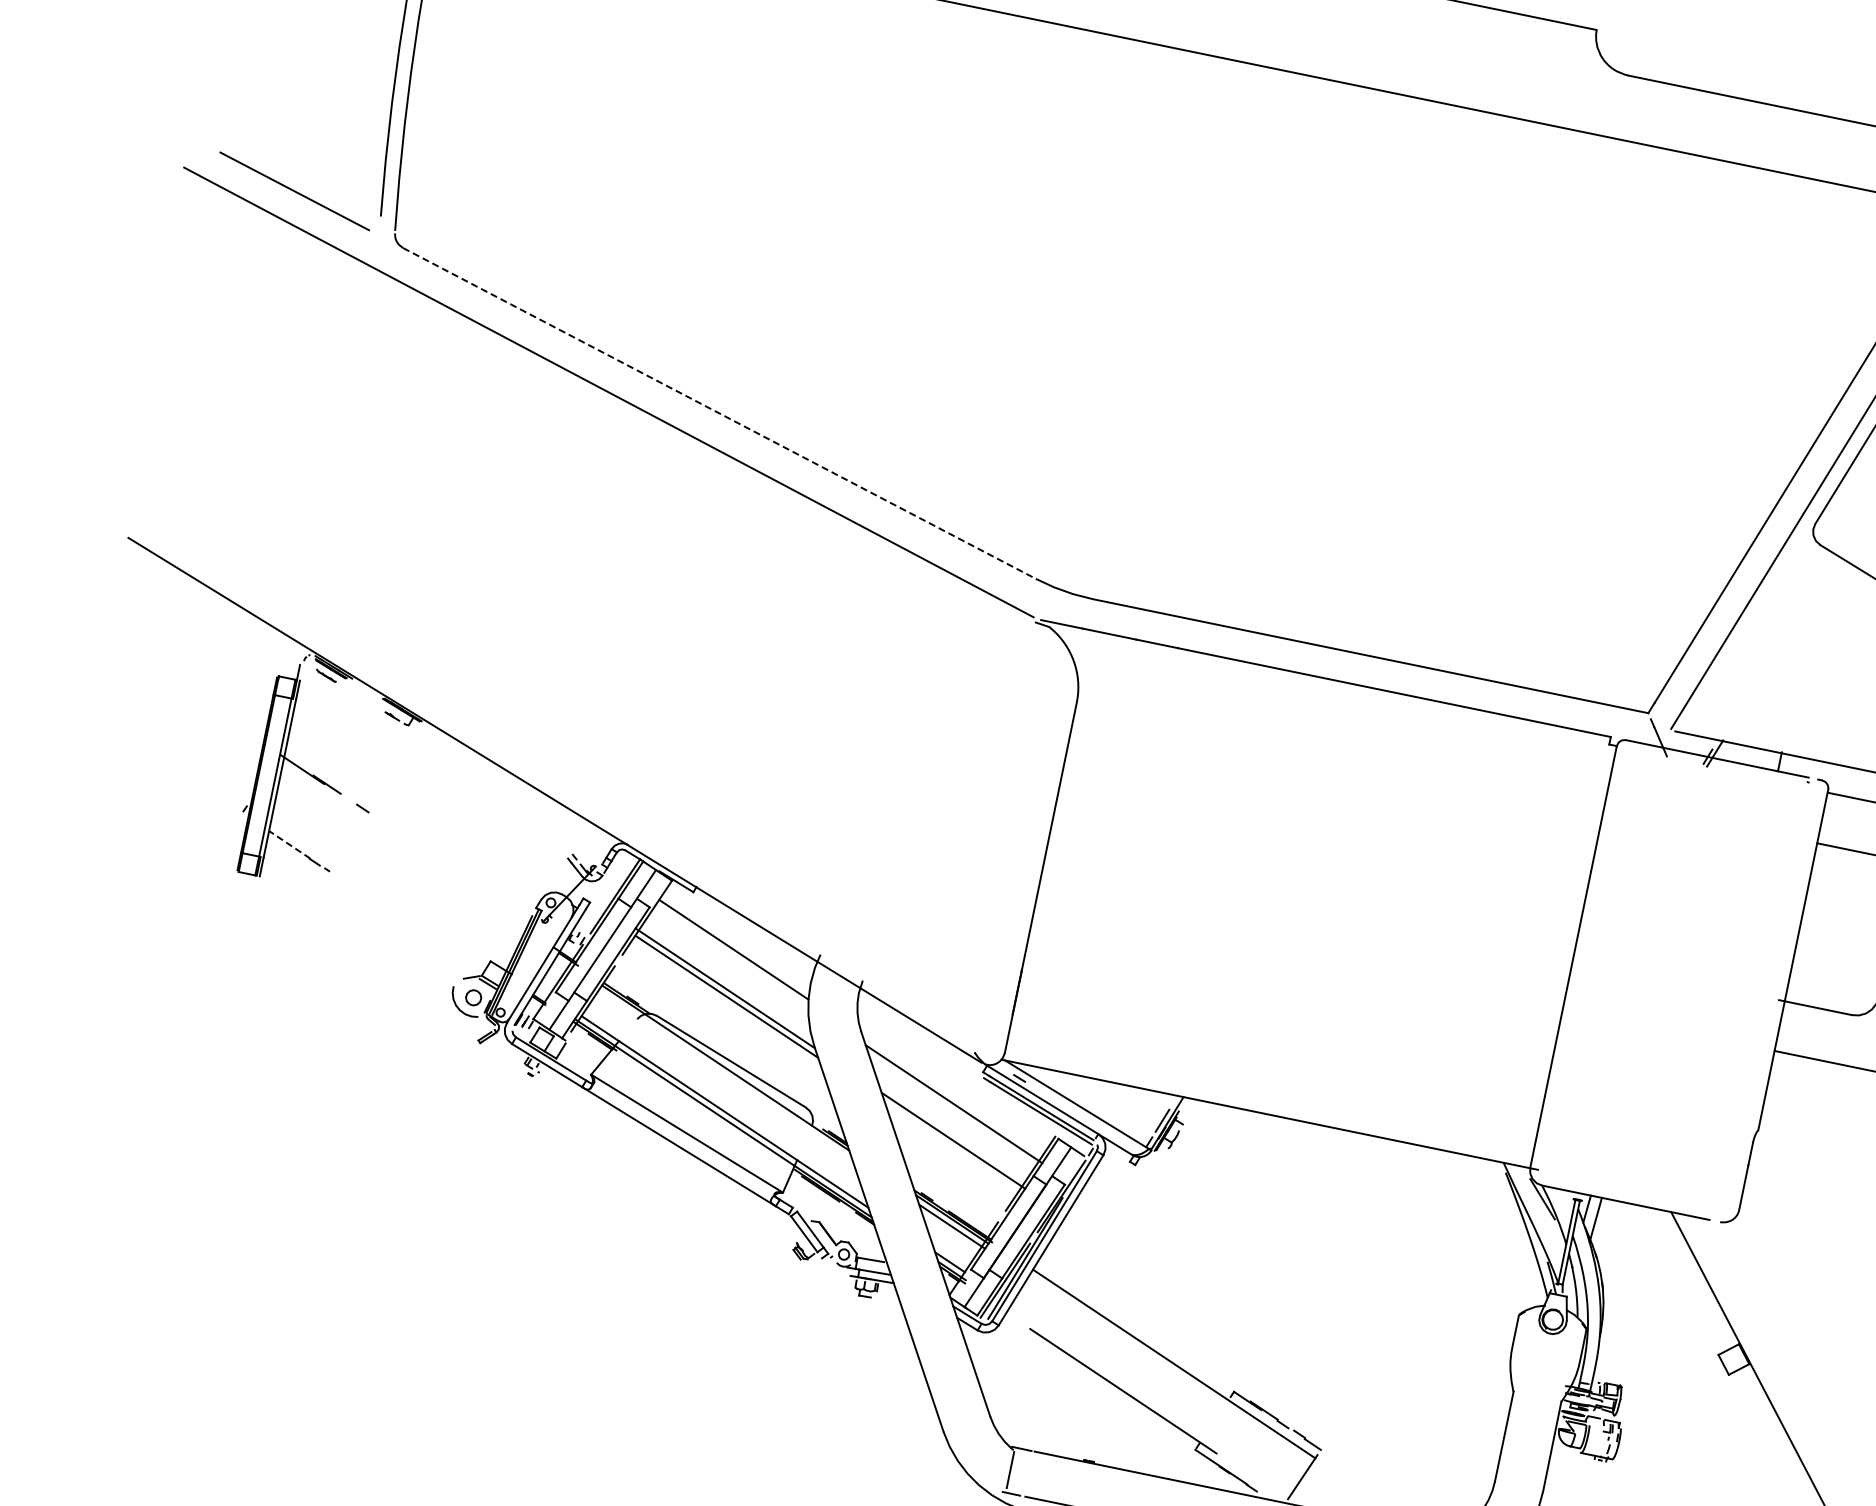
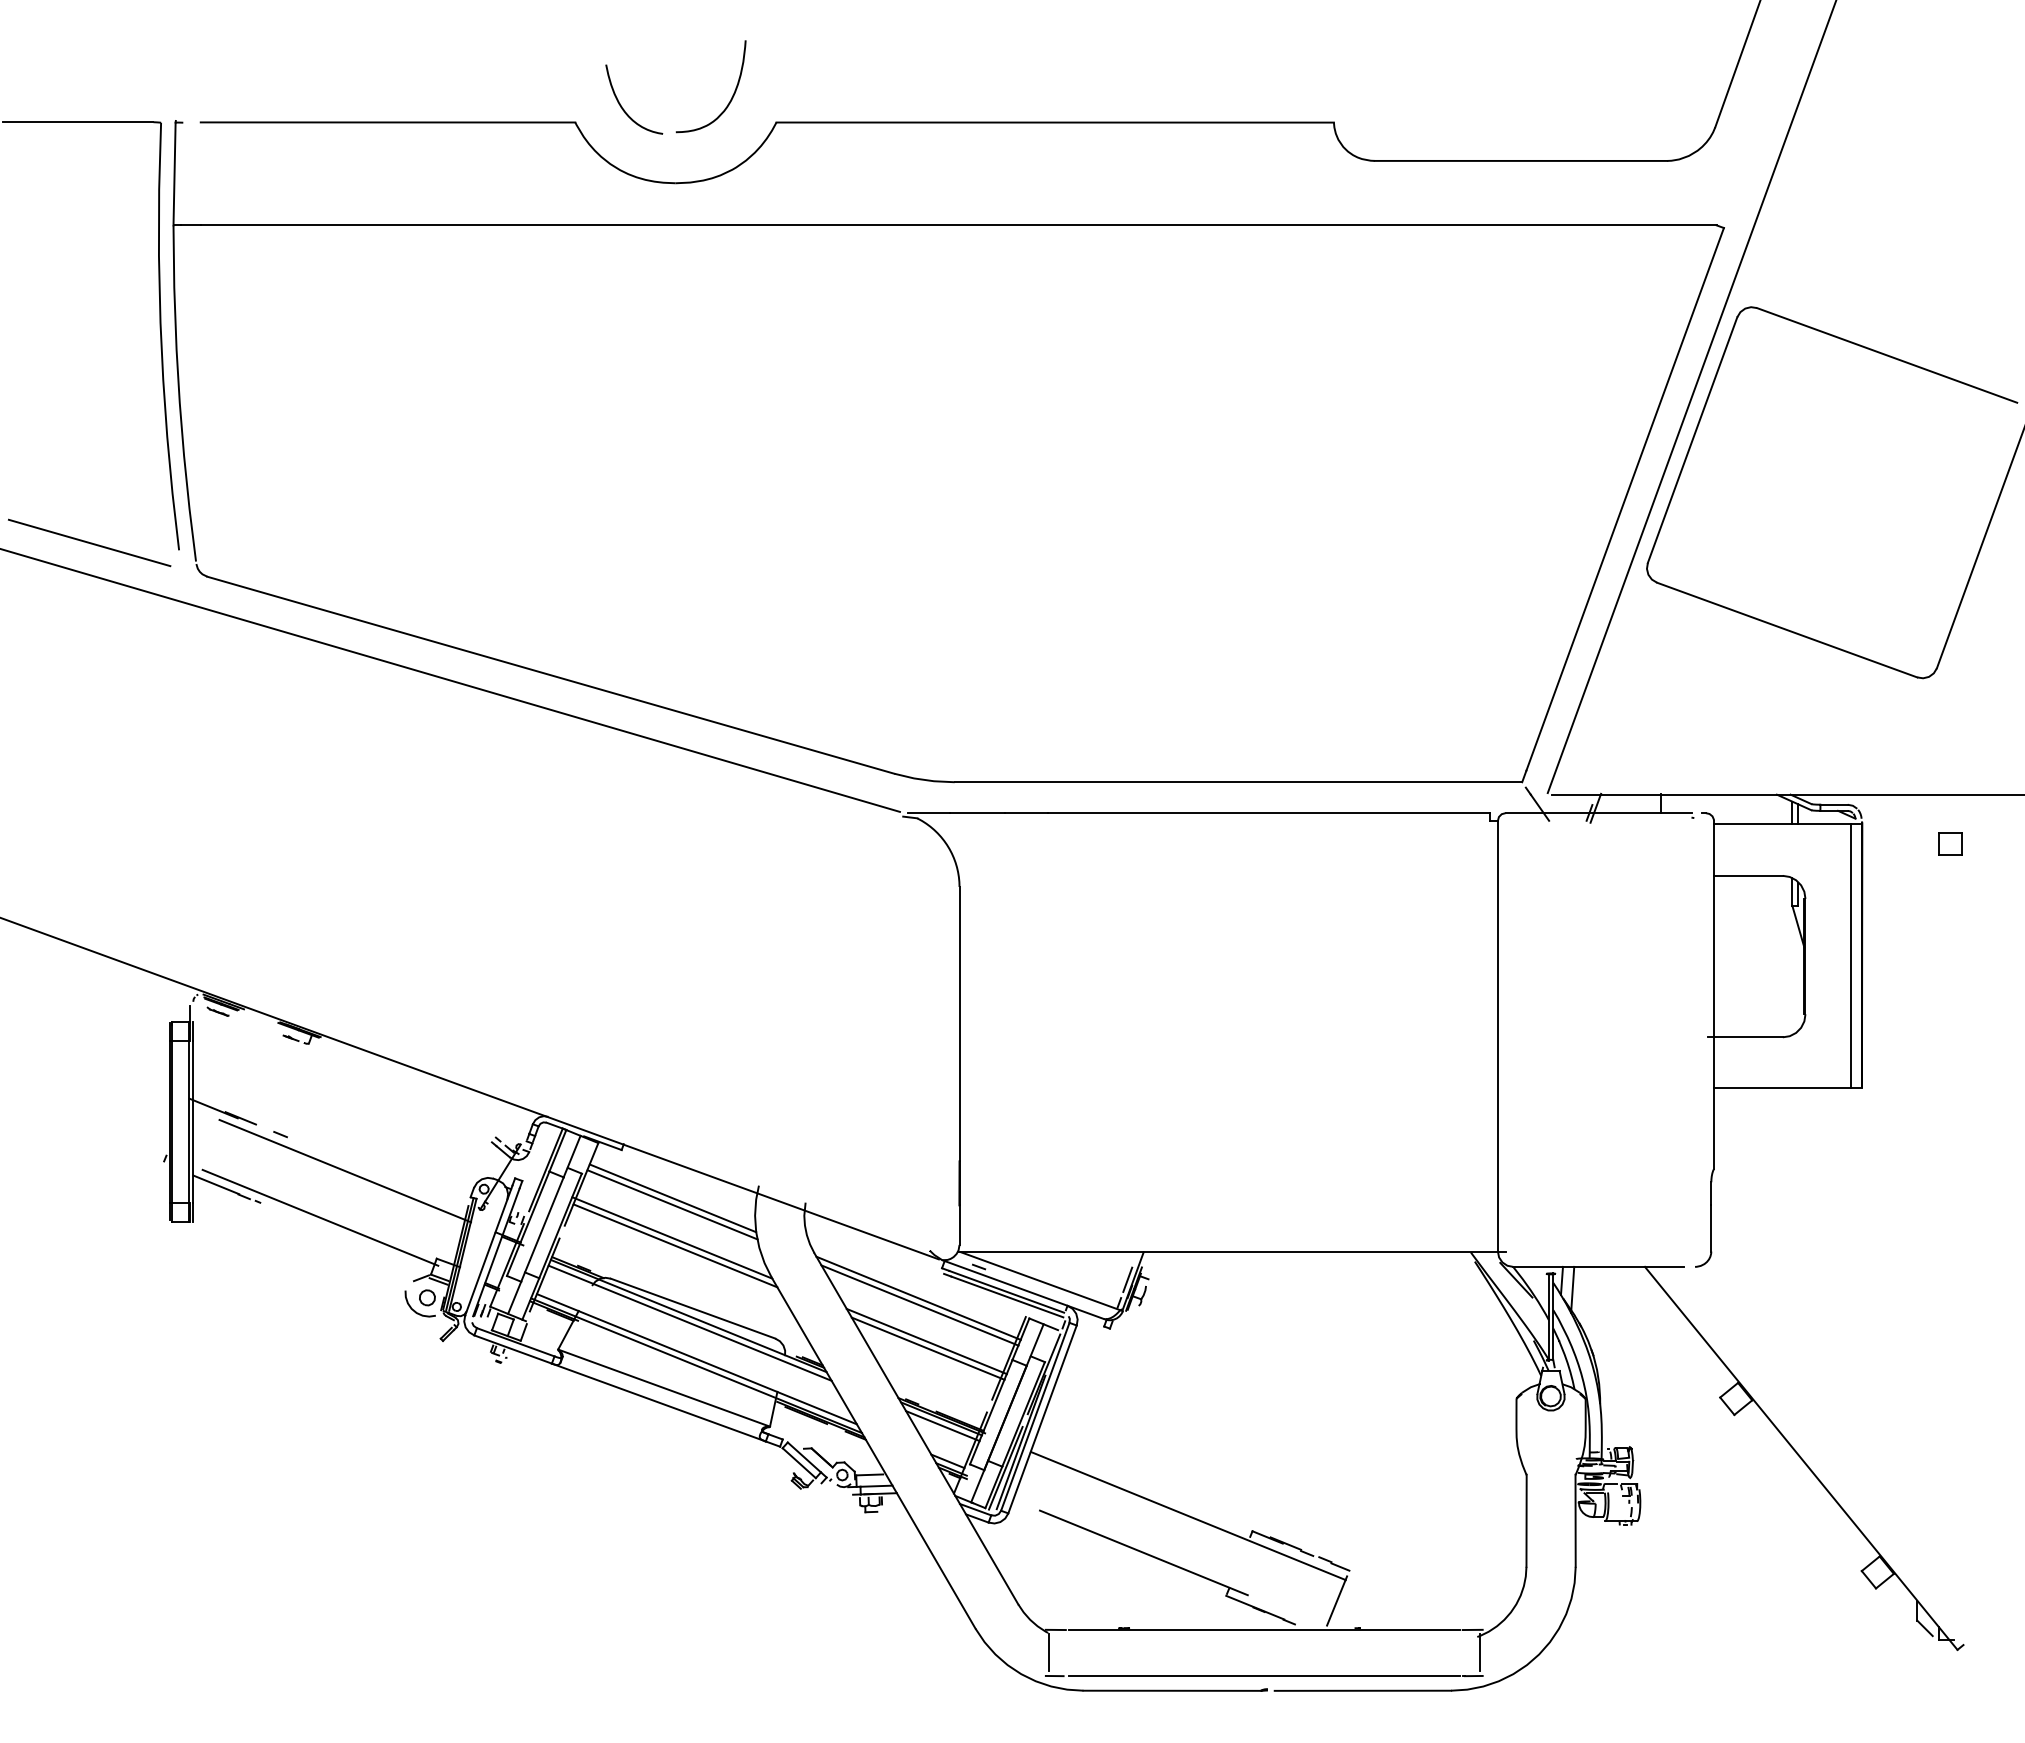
line: (720, 413) -> (551, 675), dashed -> solid
line: (290, 844) -> (216, 1184), dashed -> solid
line: (419, 856) -> (345, 1170), added
line: (385, 897) -> (320, 1217), added
line: (732, 955) -> (672, 1204), added
line: (725, 1074) -> (689, 1322), added
line: (954, 1096) -> (918, 1297), added
line: (952, 1147) -> (927, 1348), added

